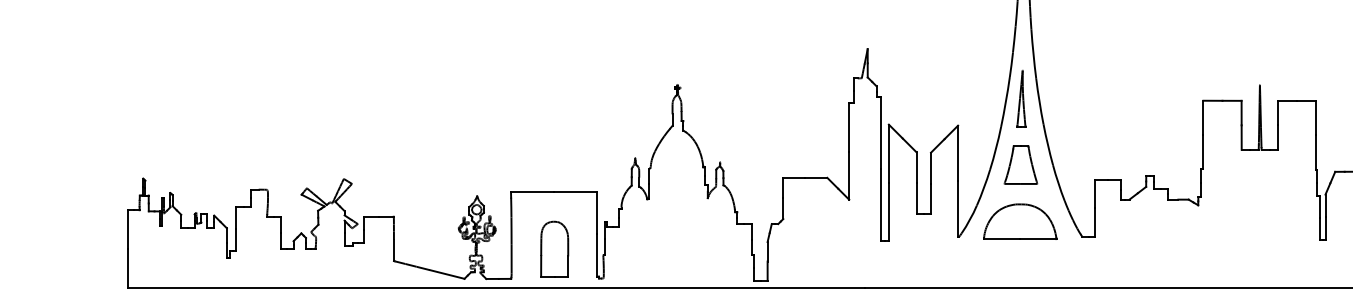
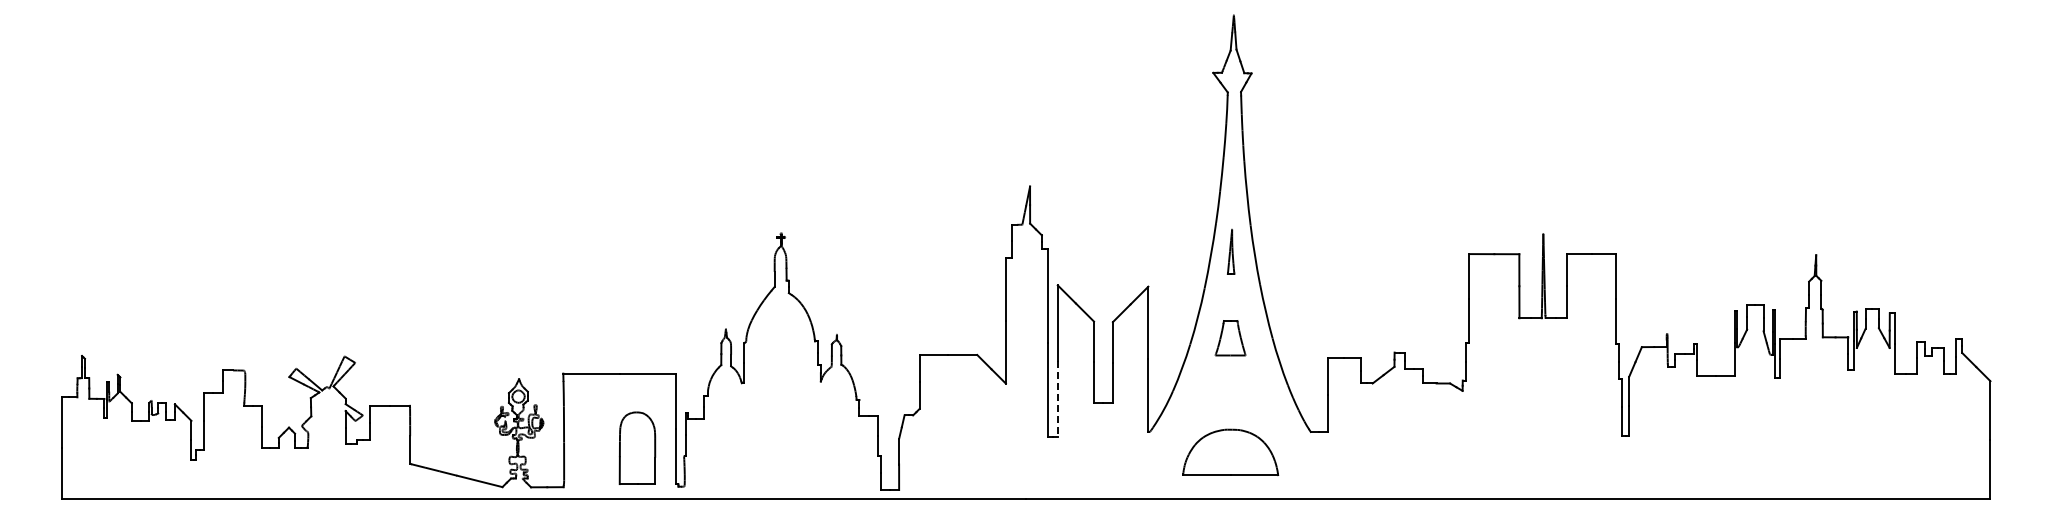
part: (1020, 98) -> (1230, 251), size x0.6
part: (1020, 164) -> (1230, 337), size x0.7
line: (888, 211) -> (1057, 399), solid -> dashed
part: (1020, 221) -> (1230, 452), moved
part: (554, 248) -> (637, 447), moved

